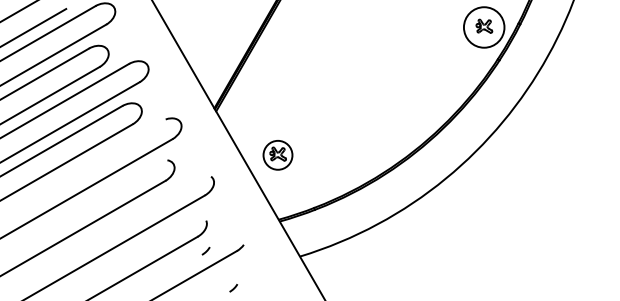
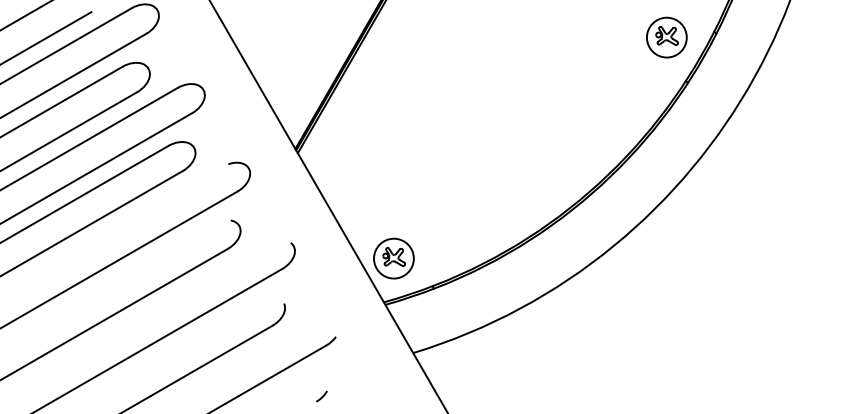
circle: (483, 27) -> (666, 37), size x0.71
part: (277, 155) -> (393, 258), moved
line: (205, 251) -> (283, 345), removed

